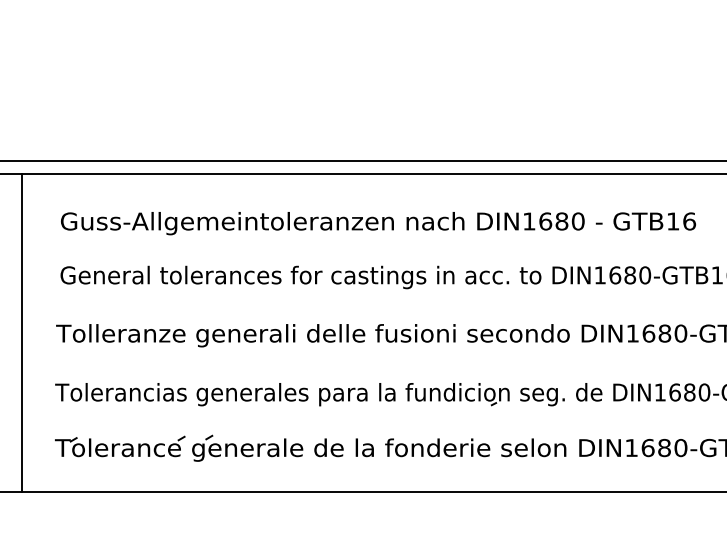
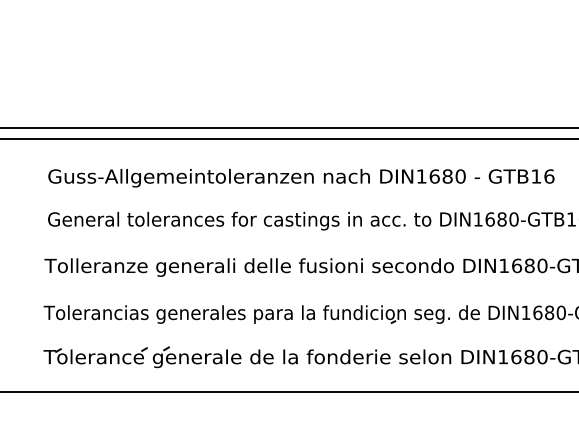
line: (21, 333) -> (16, 265), removed

